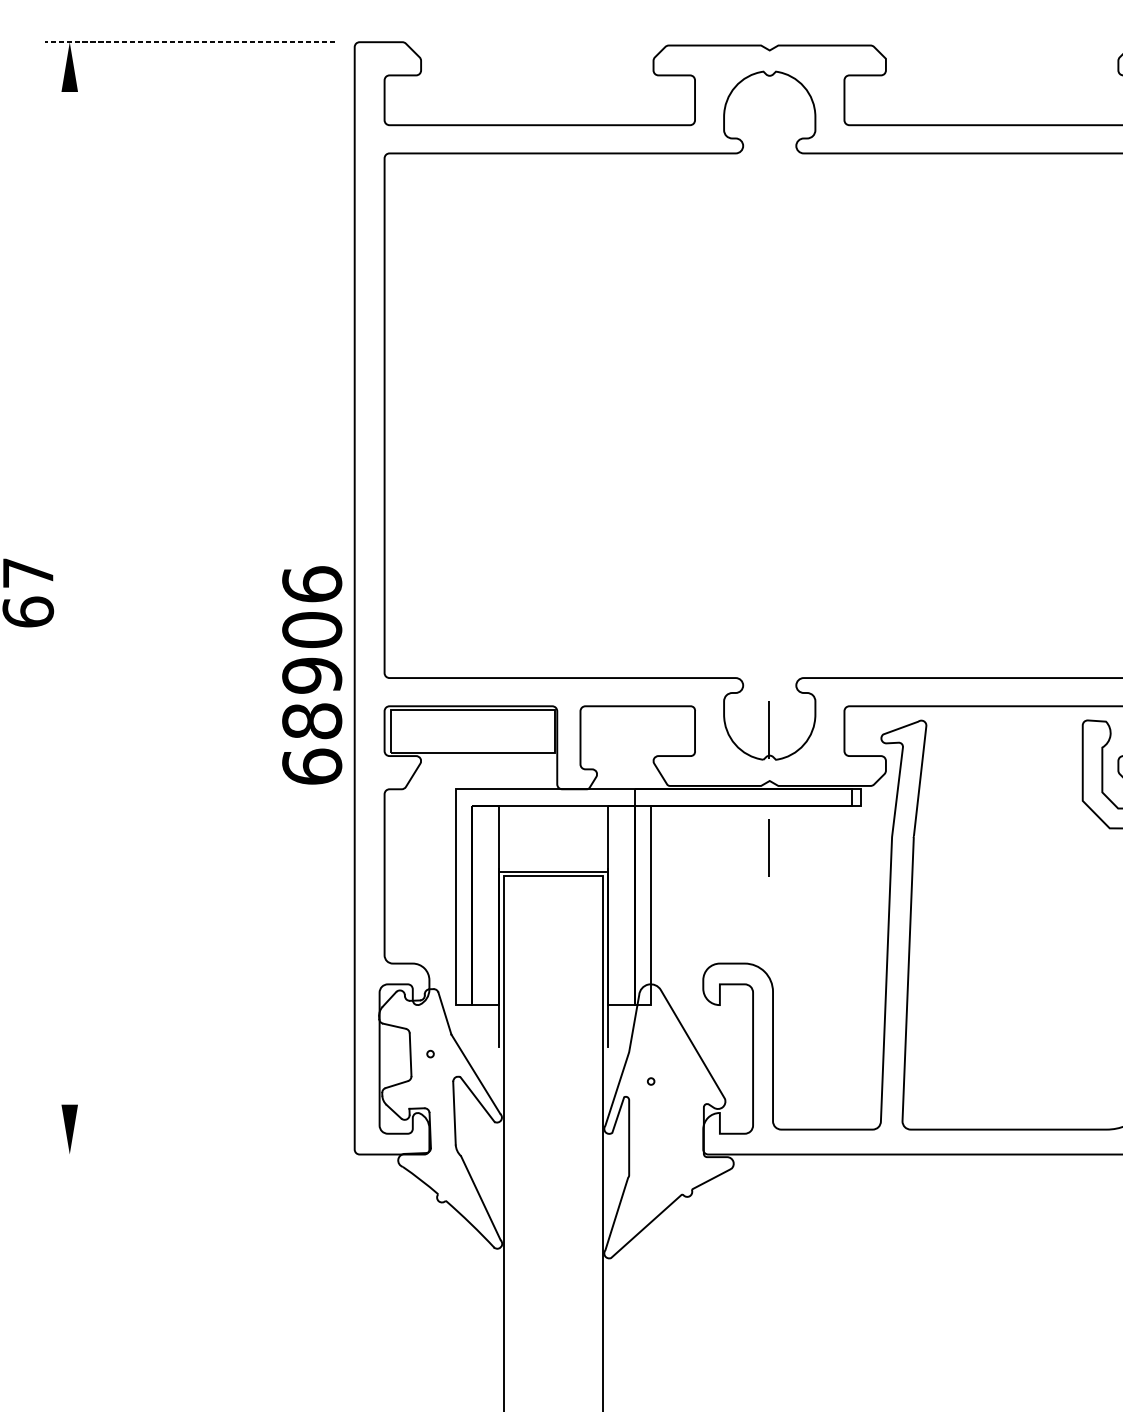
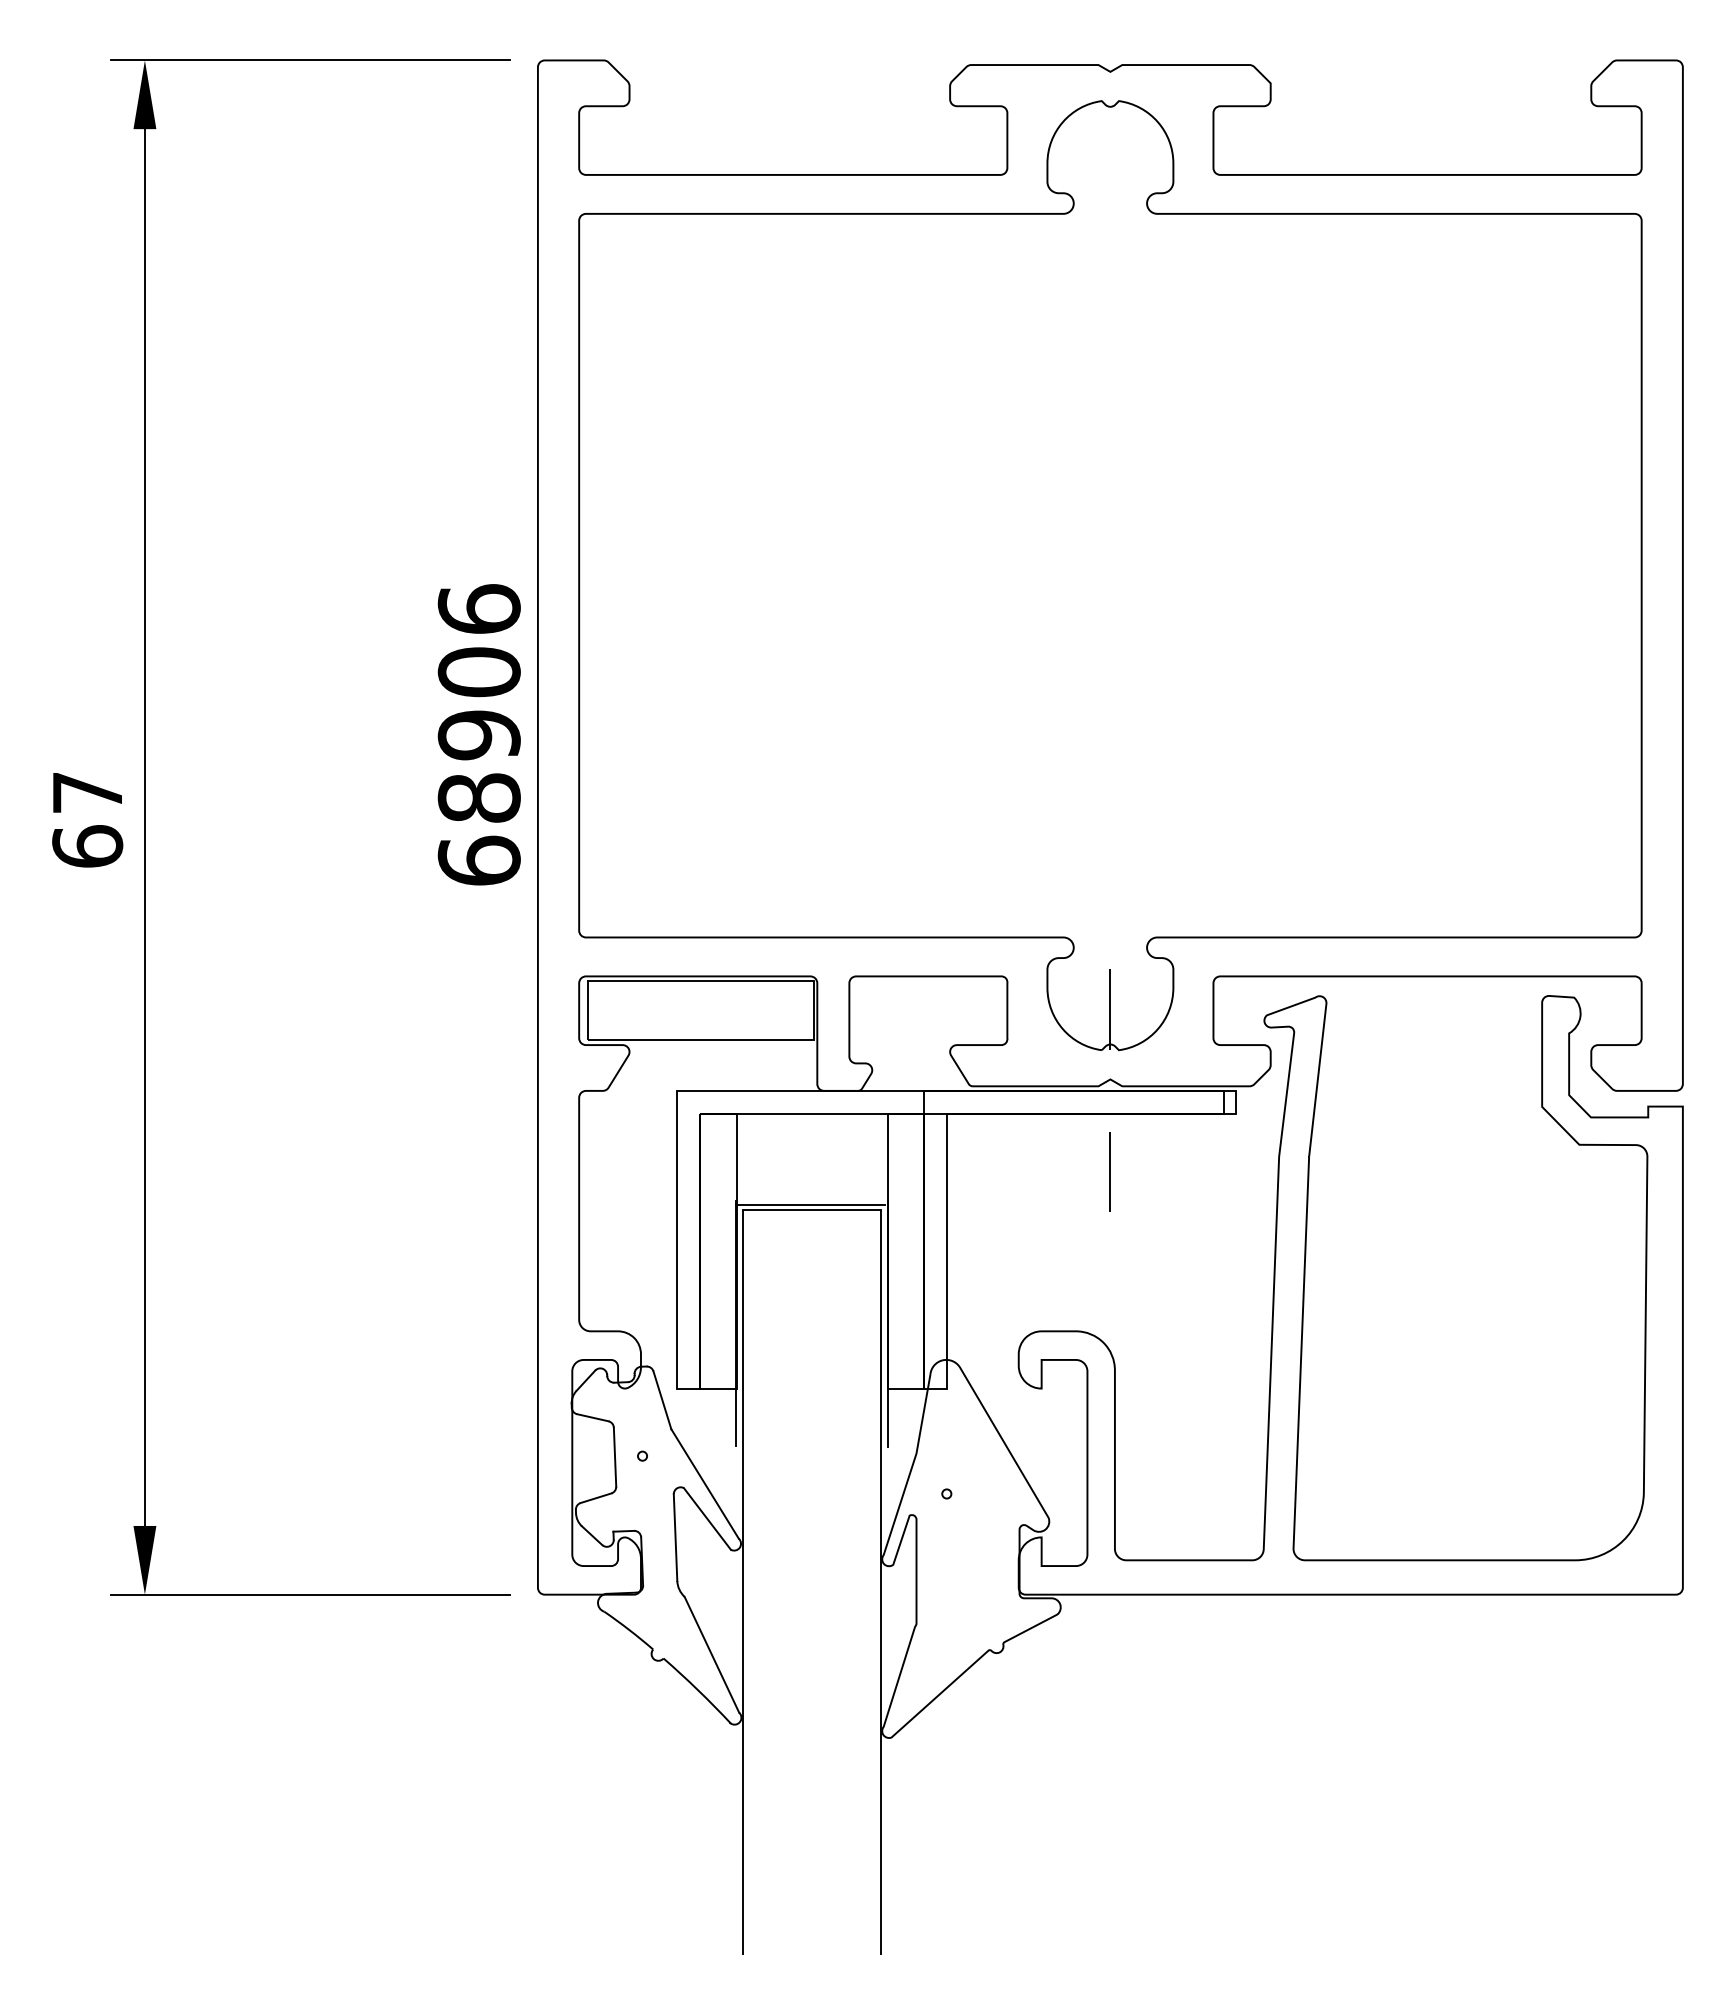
line: (189, 42) -> (310, 60), dashed -> solid
line: (69, 598) -> (144, 827), added
text: (311, 675) -> (478, 734), moved
line: (189, 1154) -> (310, 1594), added

